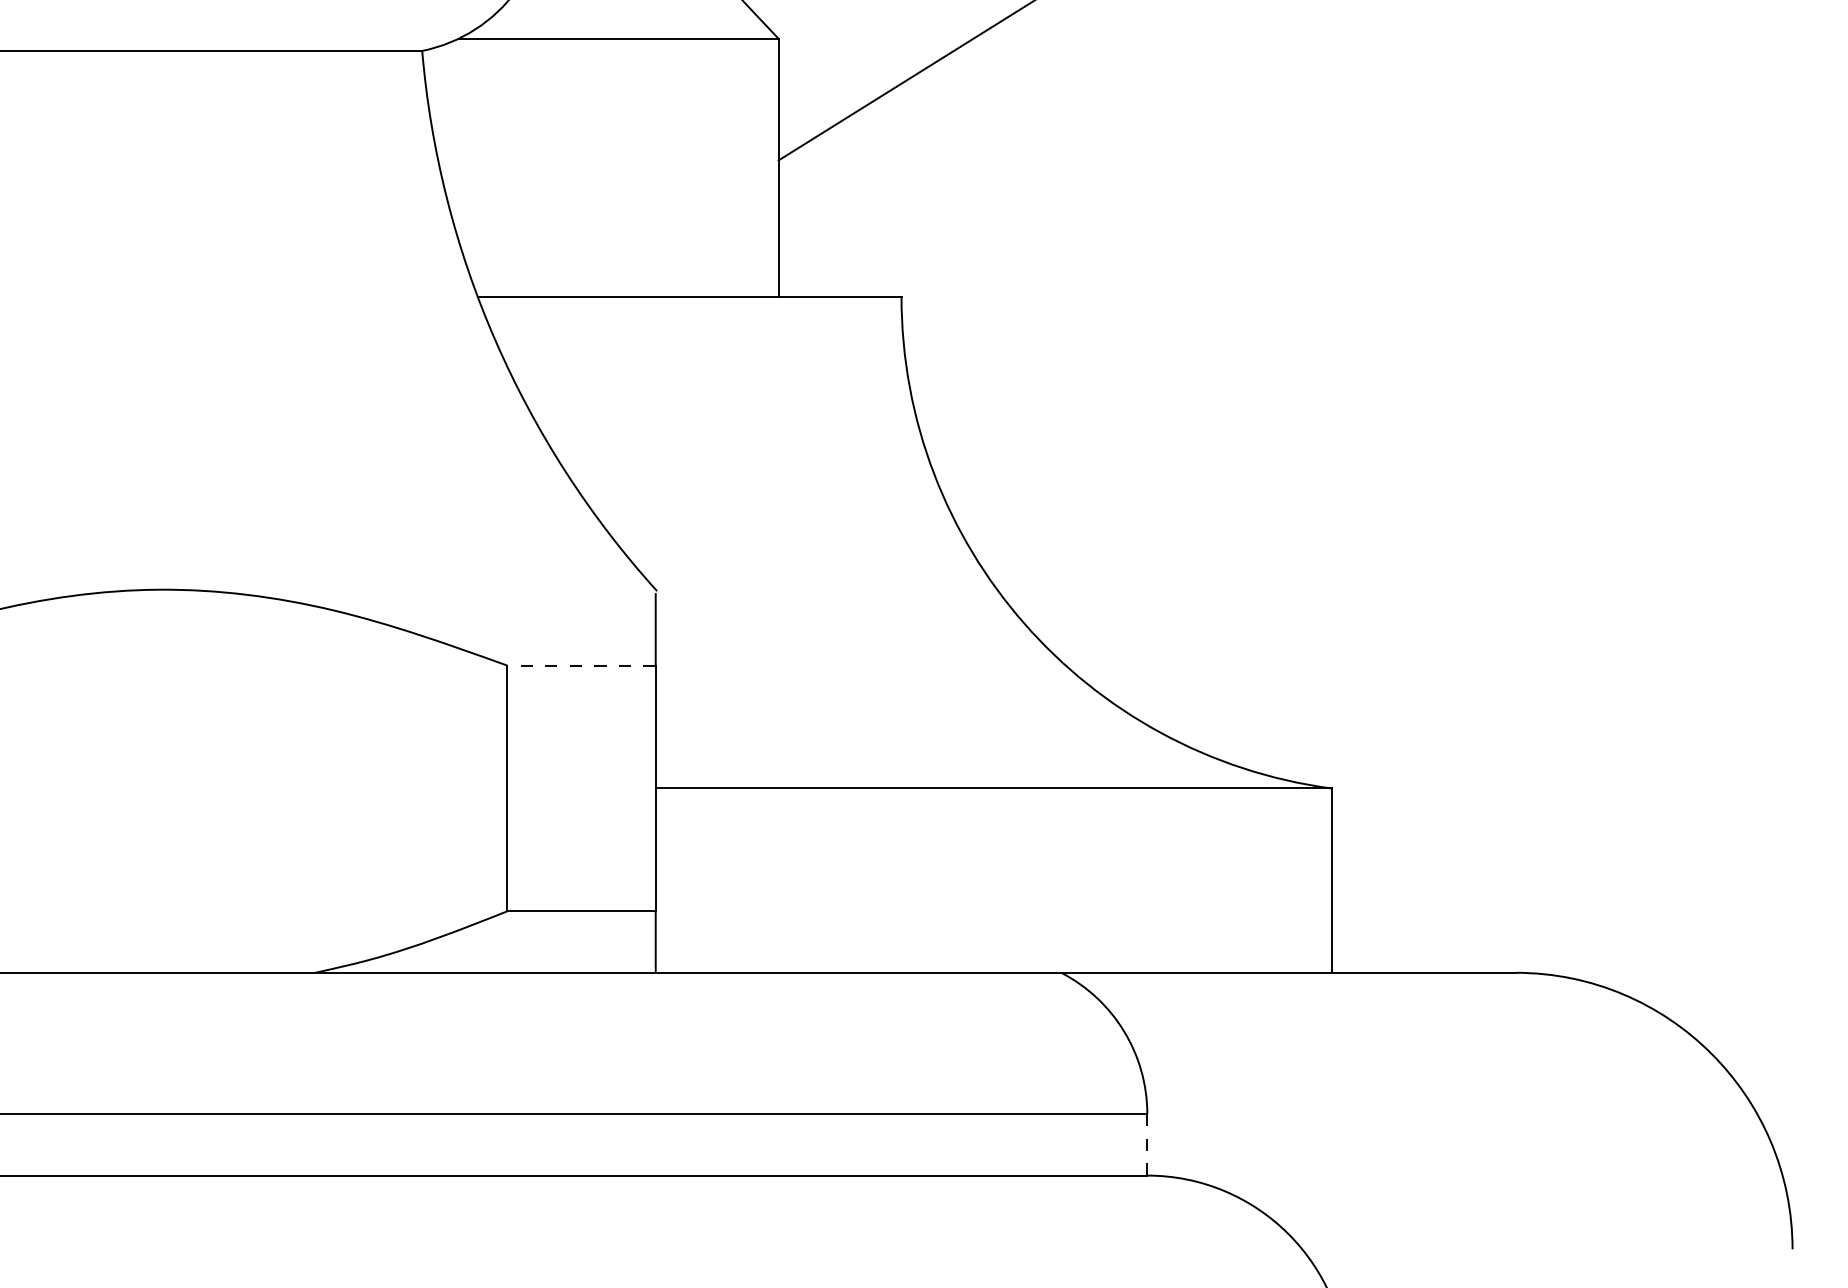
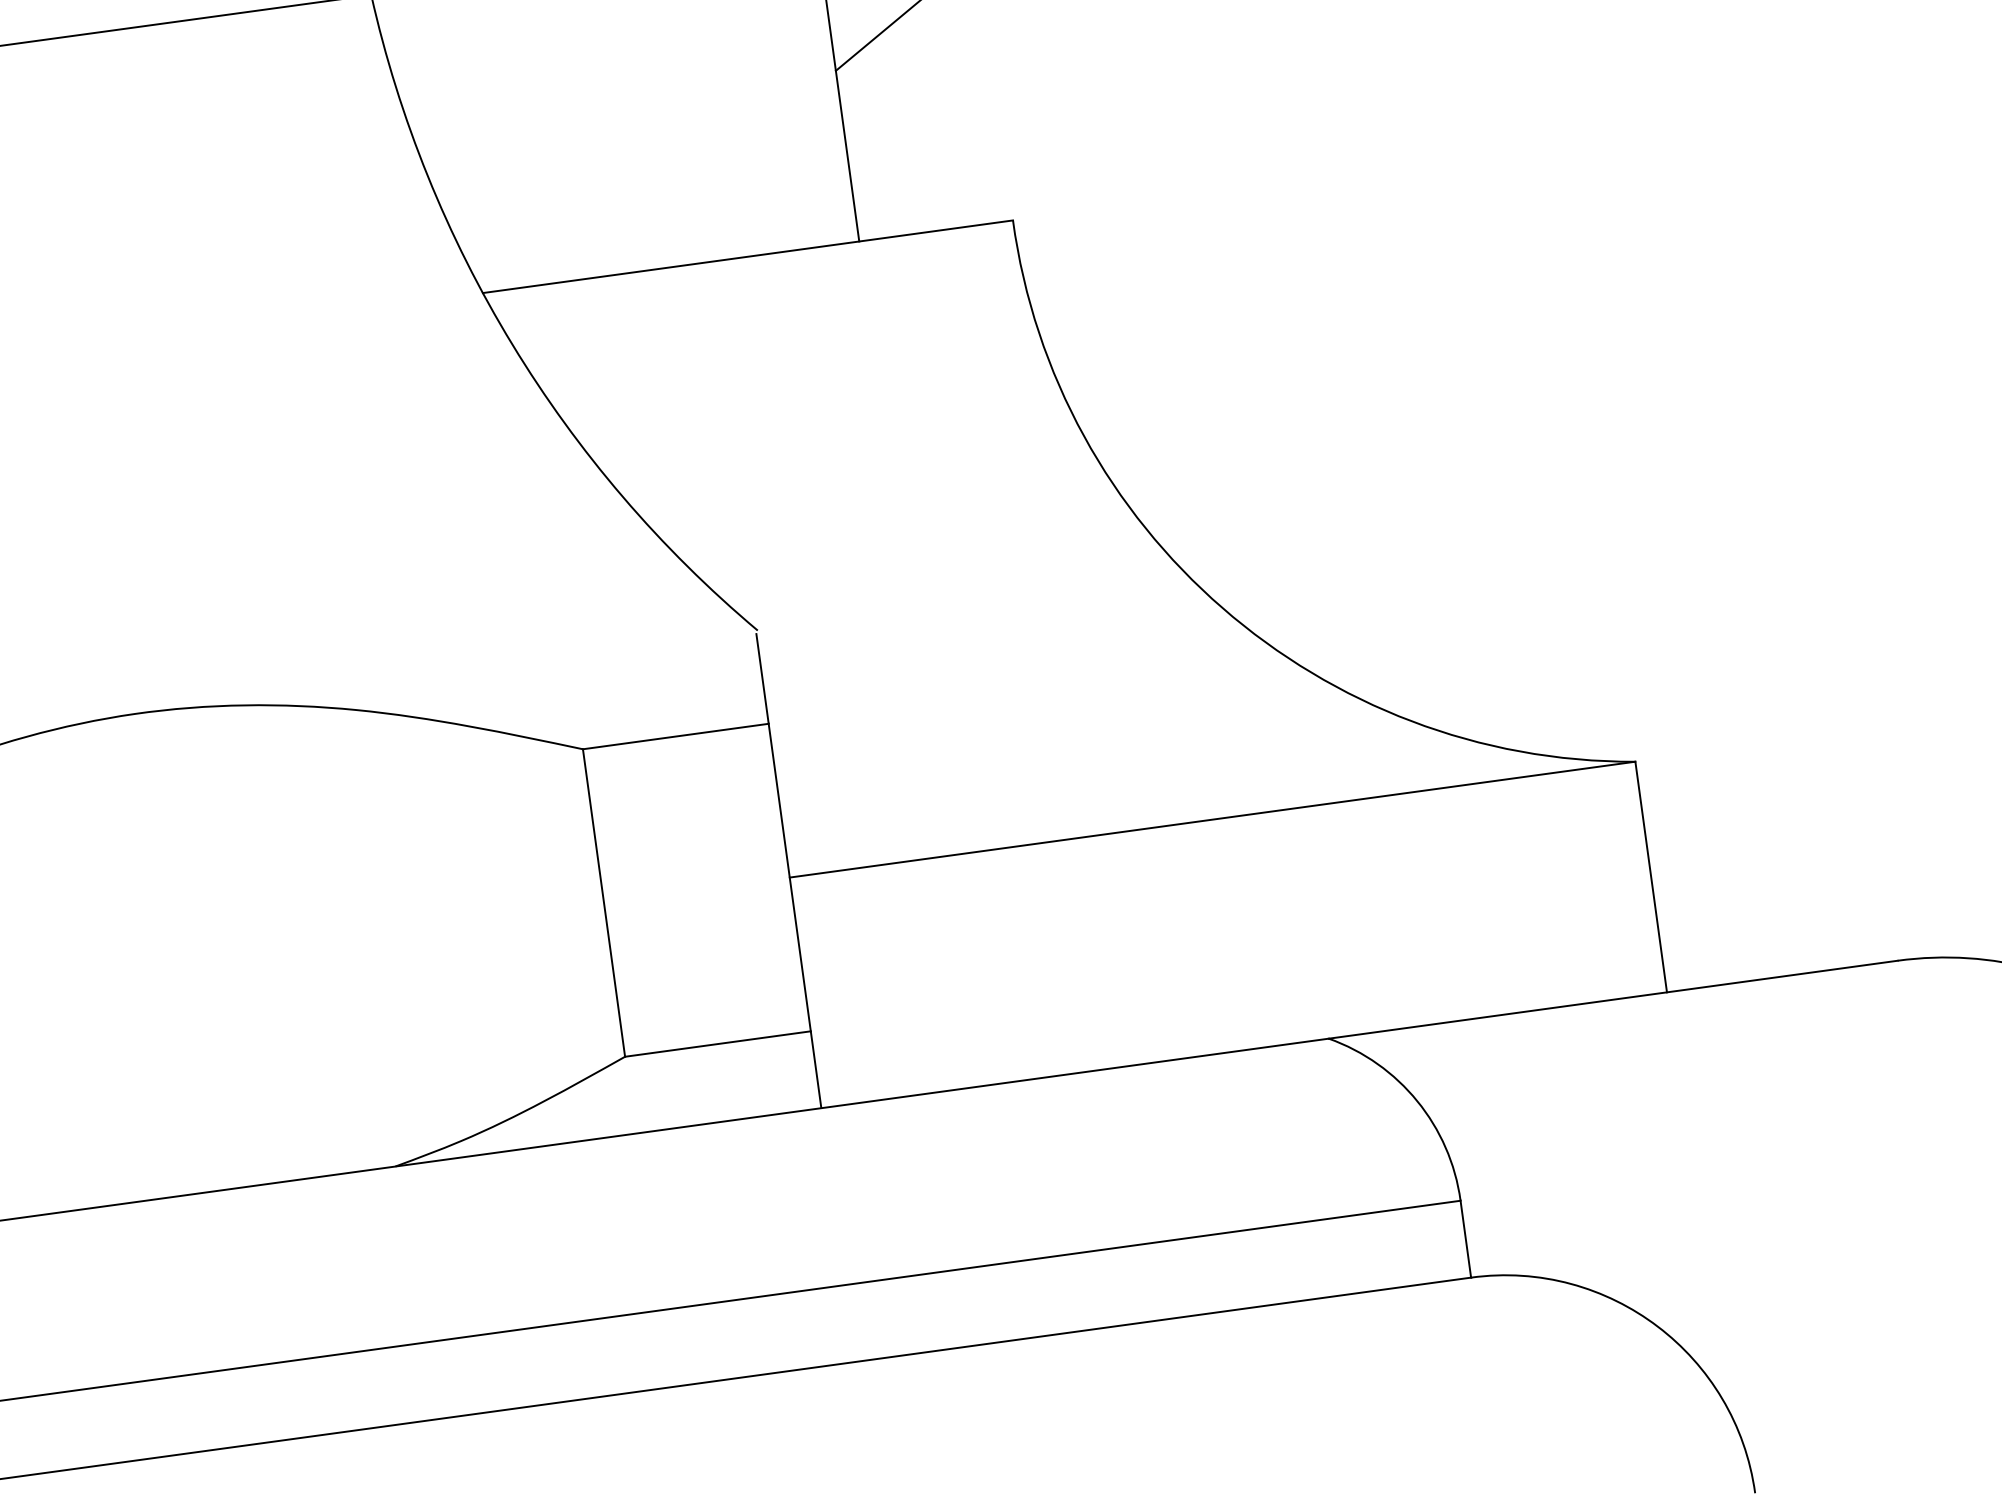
line: (581, 665) -> (675, 736), dashed -> solid
line: (1147, 1144) -> (1465, 1238), dashed -> solid

